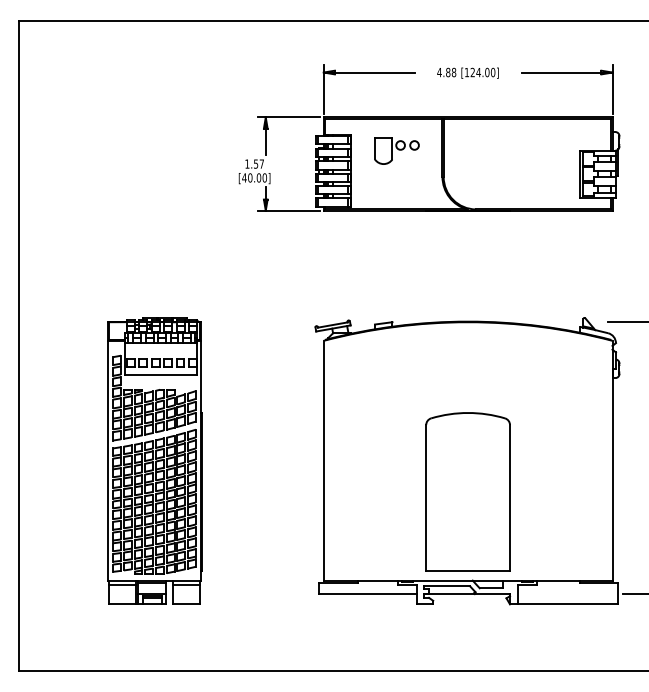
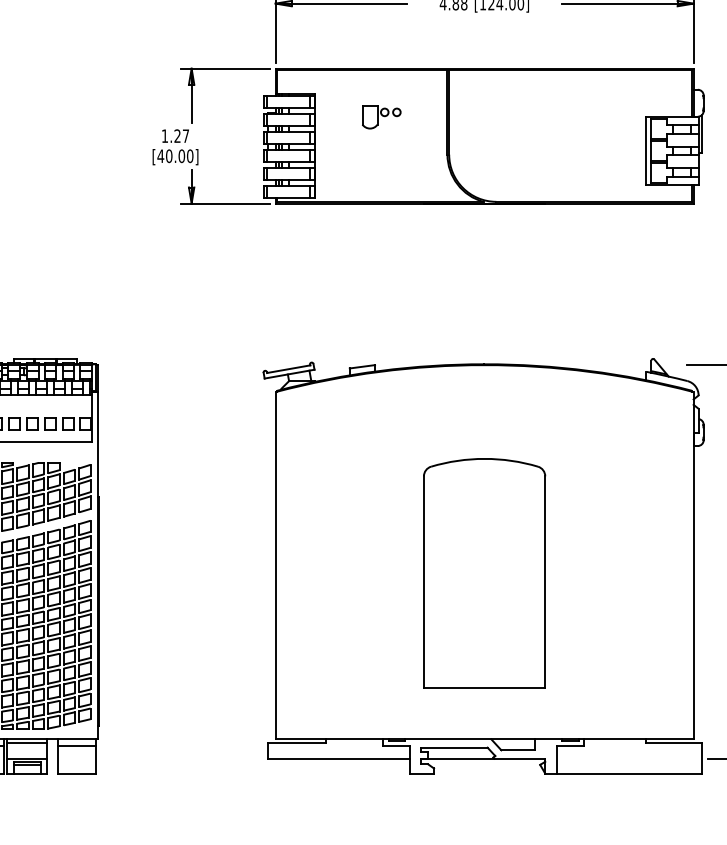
part: (396, 150) -> (380, 116), size x0.6
text: (256, 163) -> (178, 135), 1.57 -> 1.27
part: (467, 491) -> (483, 572), moved

